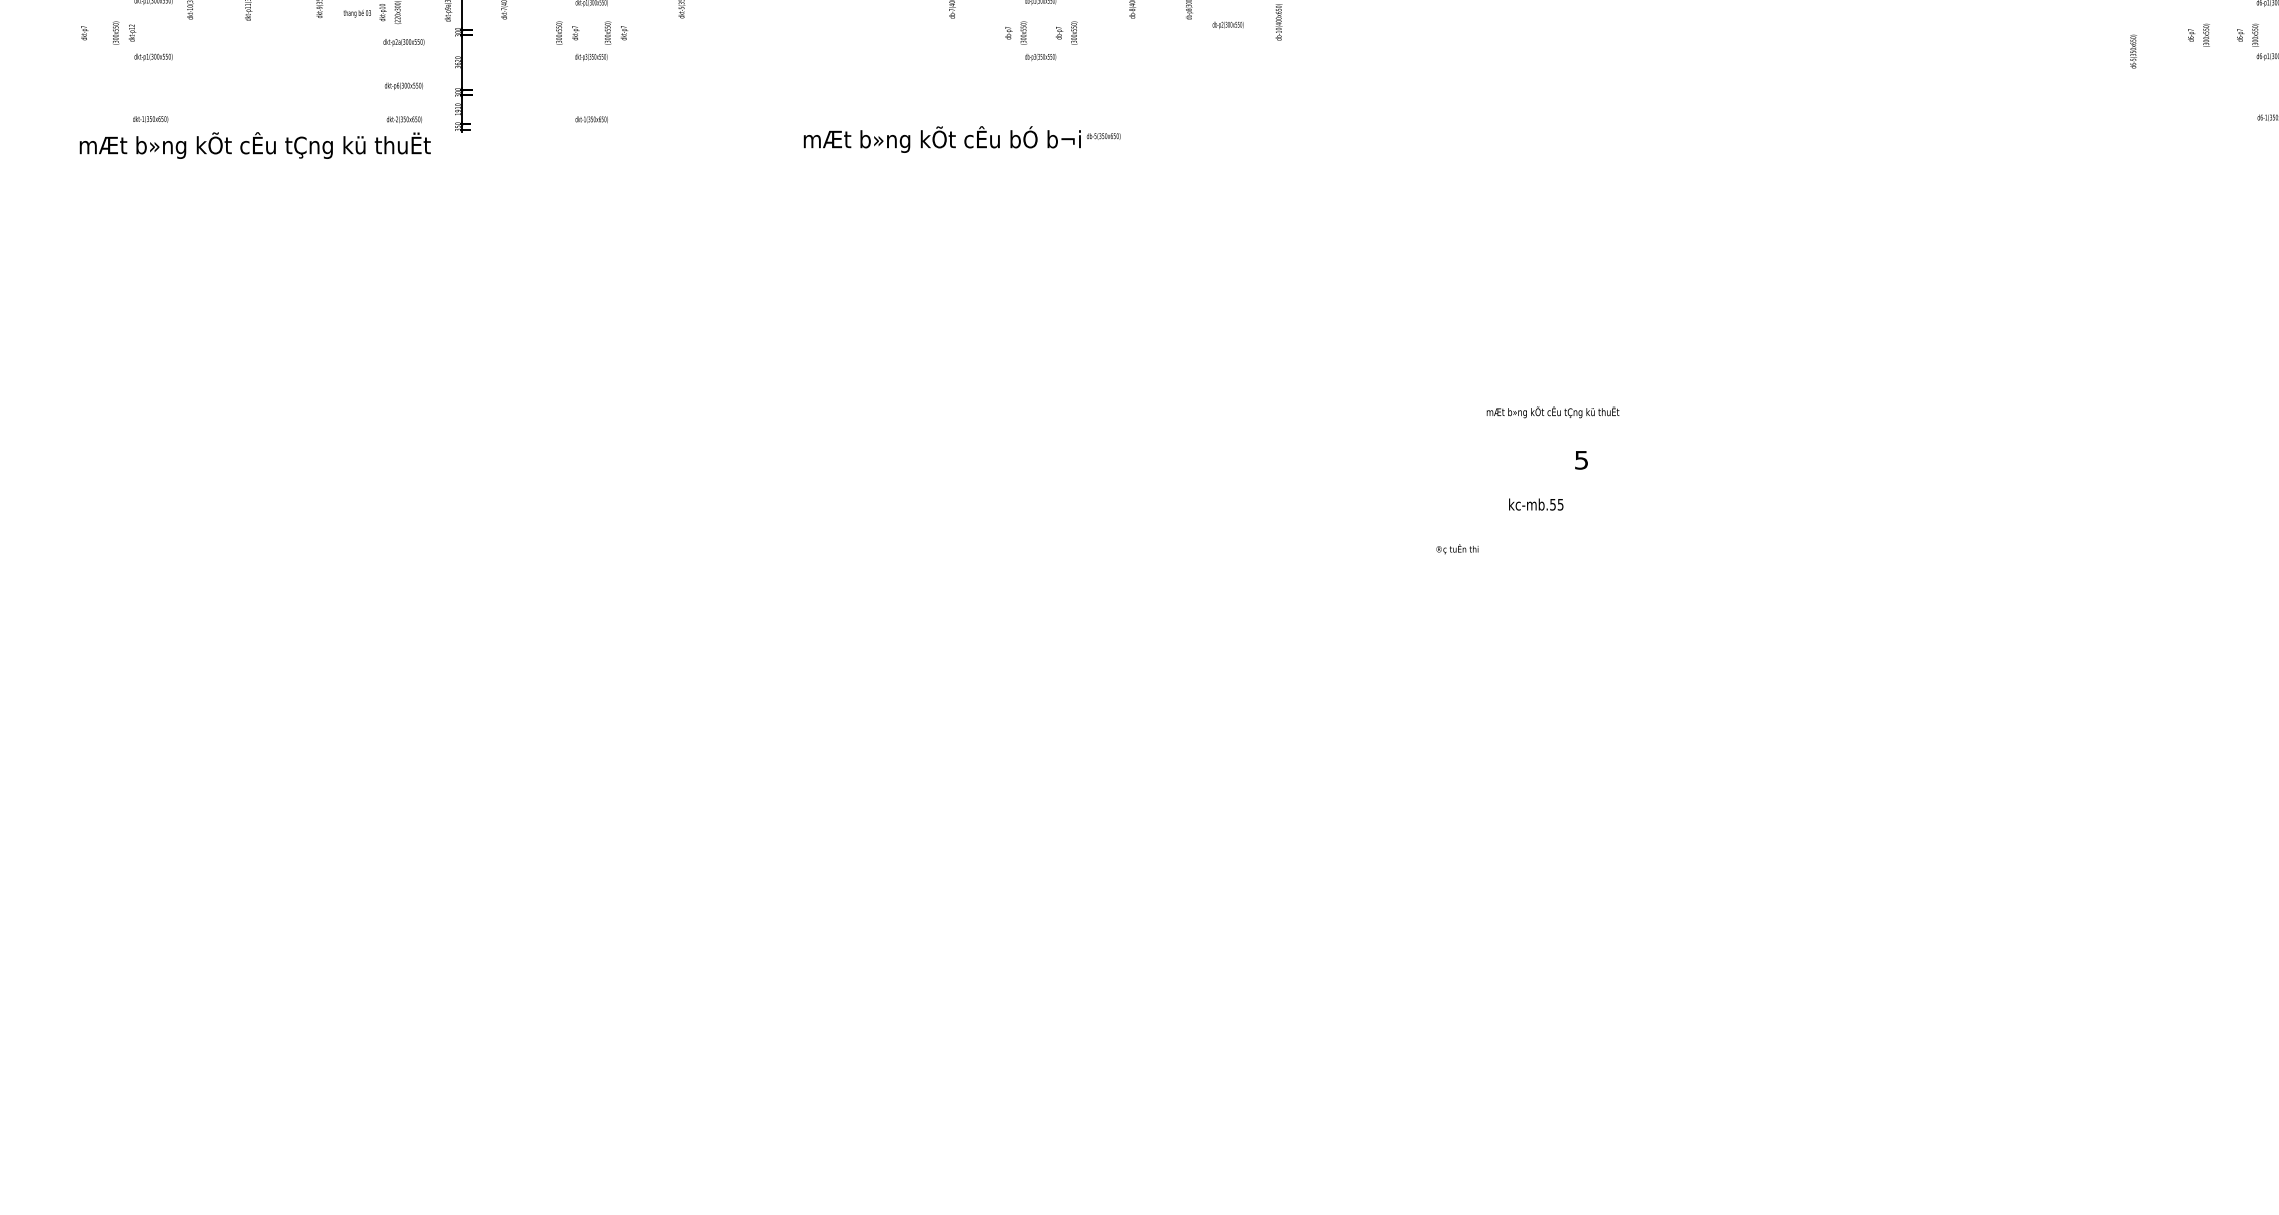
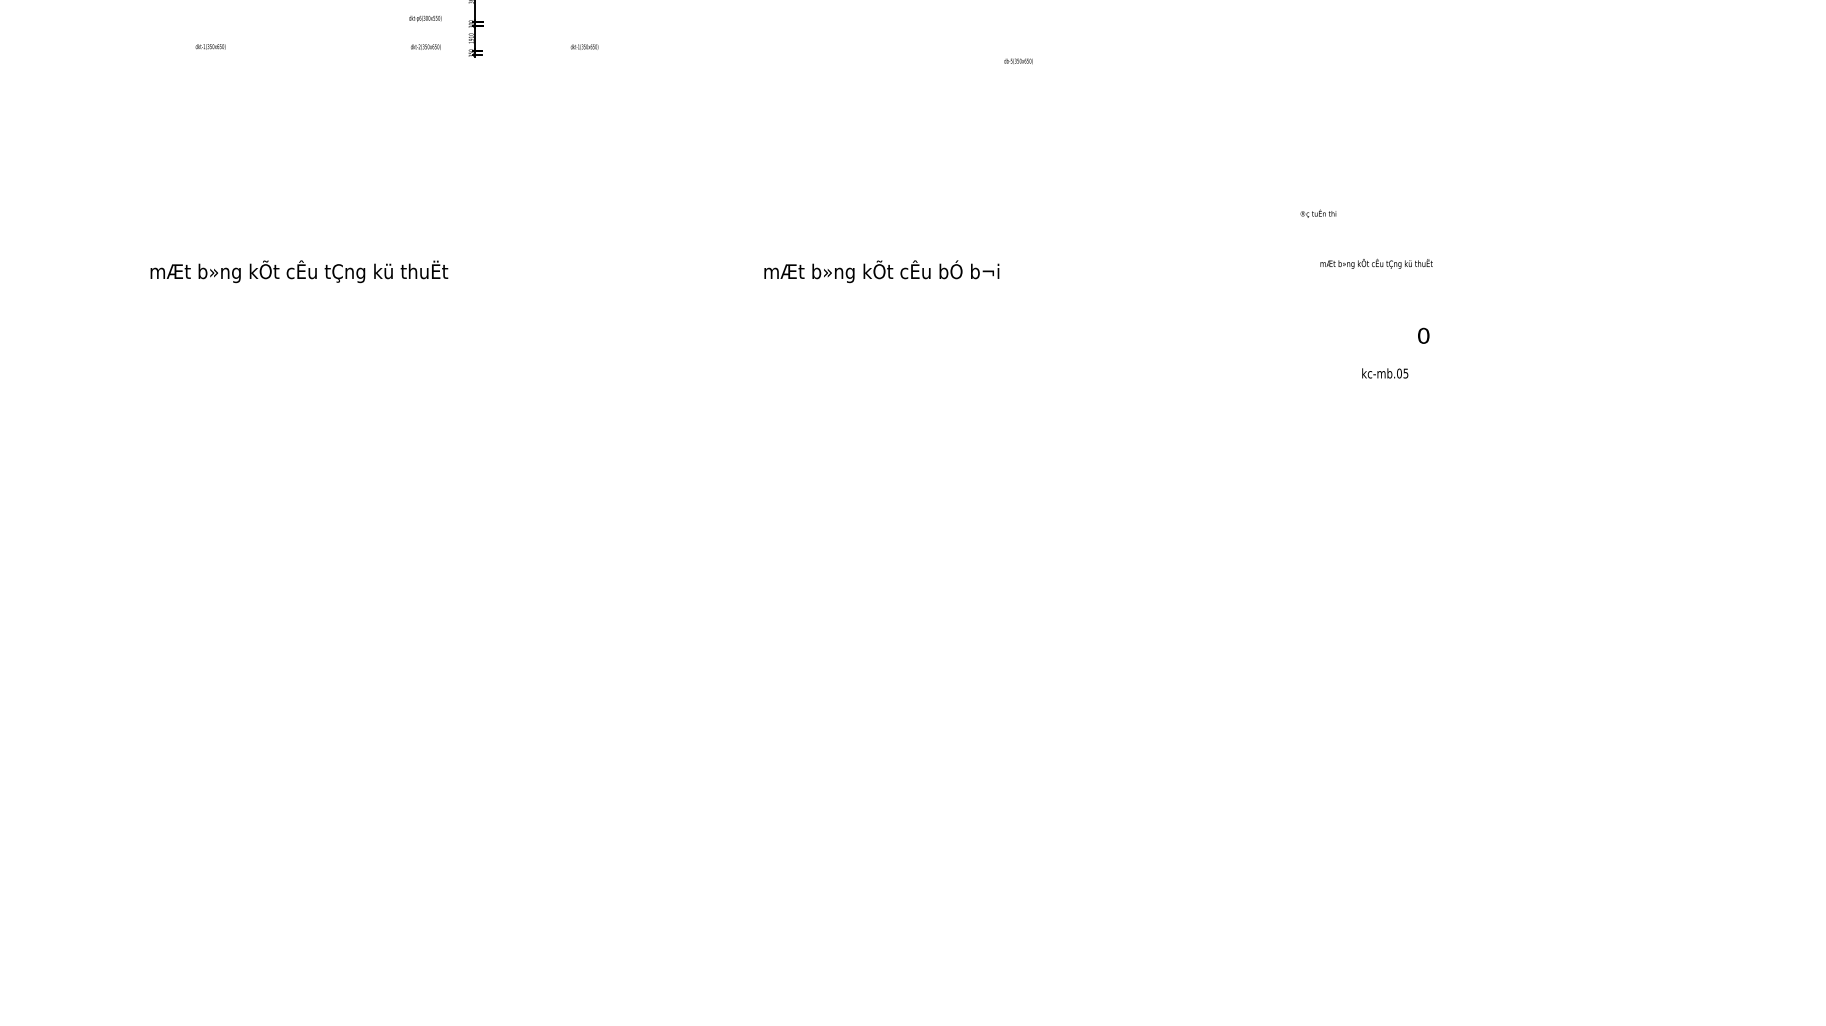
text: (941, 139) -> (881, 271), moved
text: (254, 145) -> (298, 271), moved
text: (1552, 412) -> (1376, 264), moved
text: (1581, 459) -> (1423, 335), 5 -> 0
text: (1552, 504) -> (1399, 373), kc-mb.55 -> kc-mb.05
text: (1457, 549) -> (1318, 214), moved

